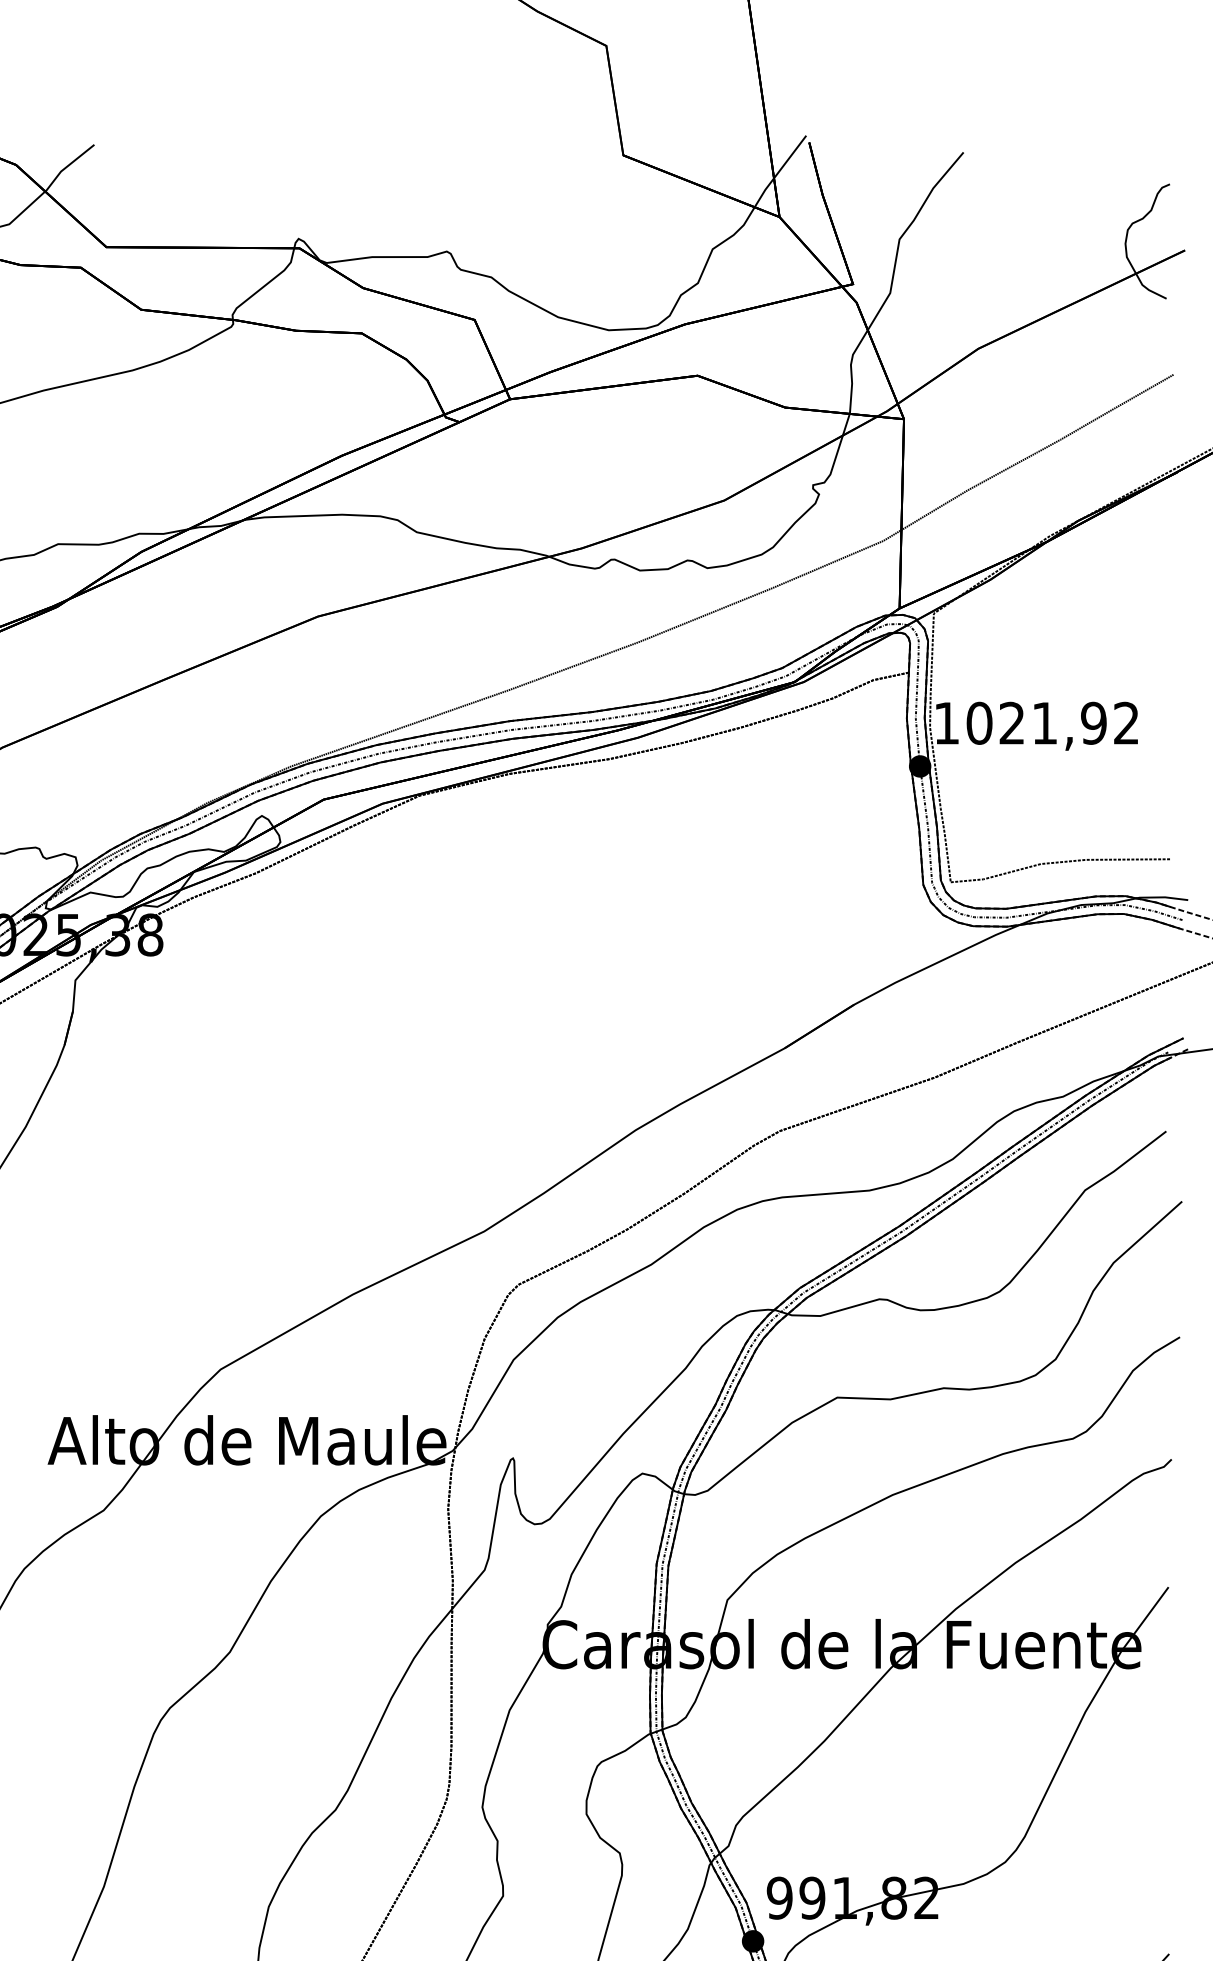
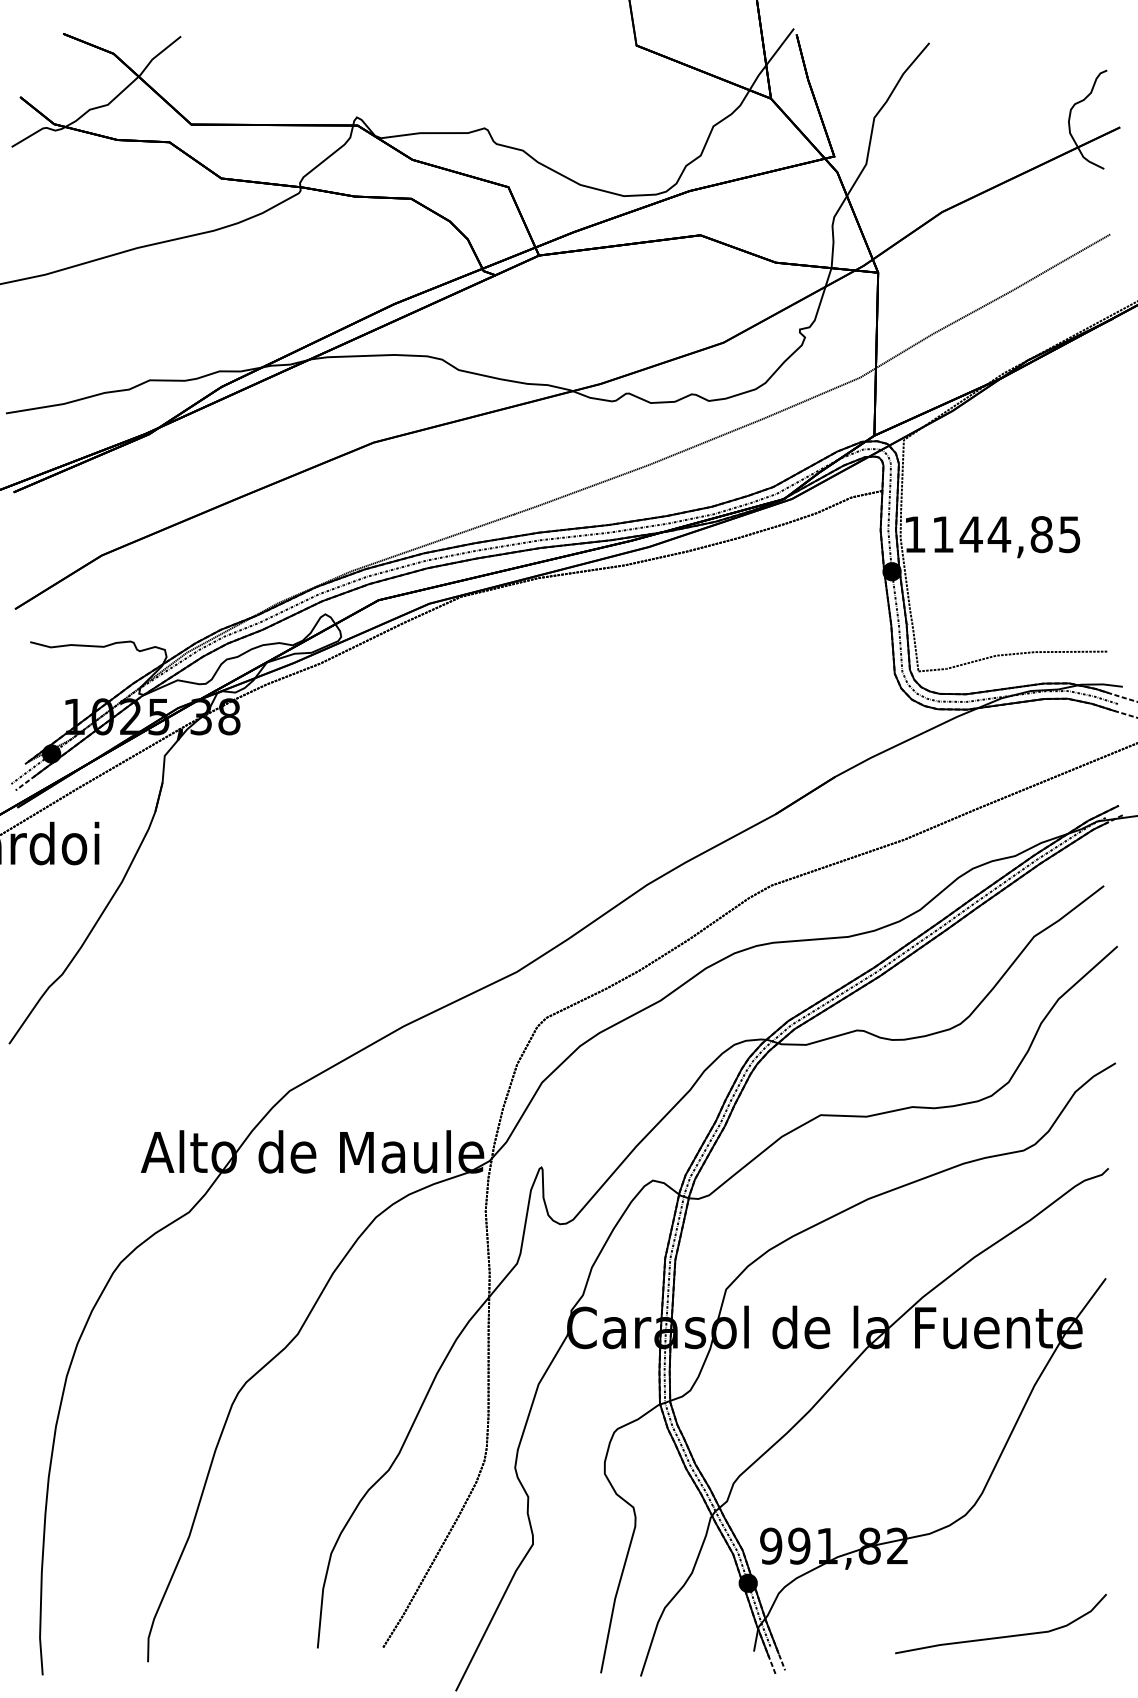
text: (1053, 723) -> (1006, 534), 1021,92 -> 1144,85

